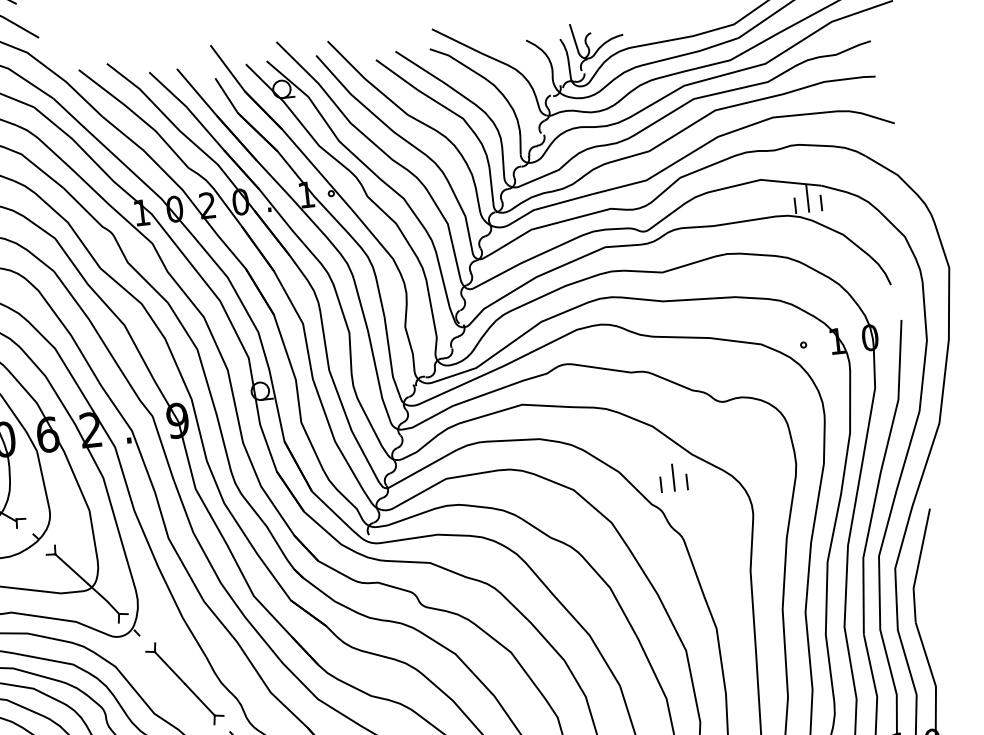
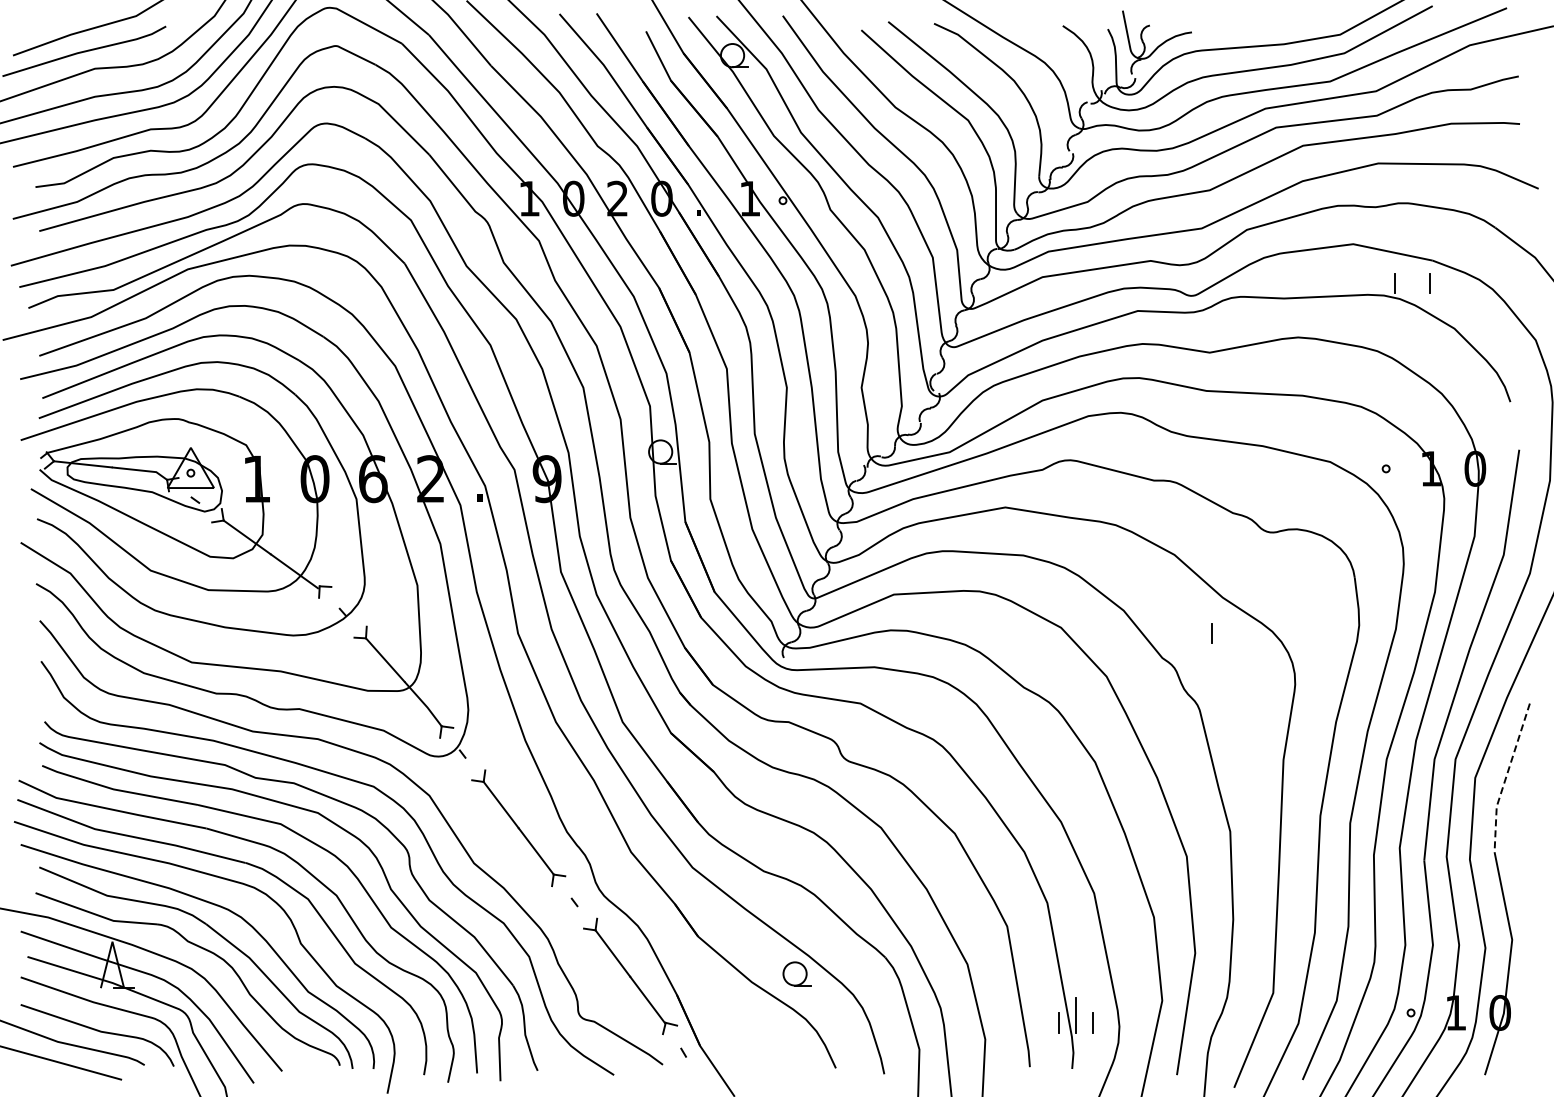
line: (807, 198) -> (1412, 275), removed
line: (673, 477) -> (1194, 625), removed
line: (661, 484) -> (1177, 633), removed
line: (918, 565) -> (1506, 777), solid -> dashed

